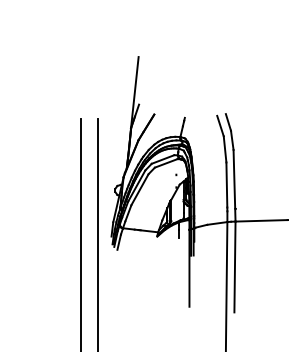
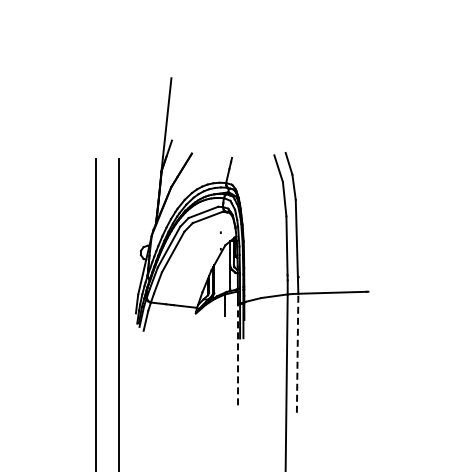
line: (234, 266) -> (297, 352), solid -> dashed
line: (189, 267) -> (238, 354), solid -> dashed

